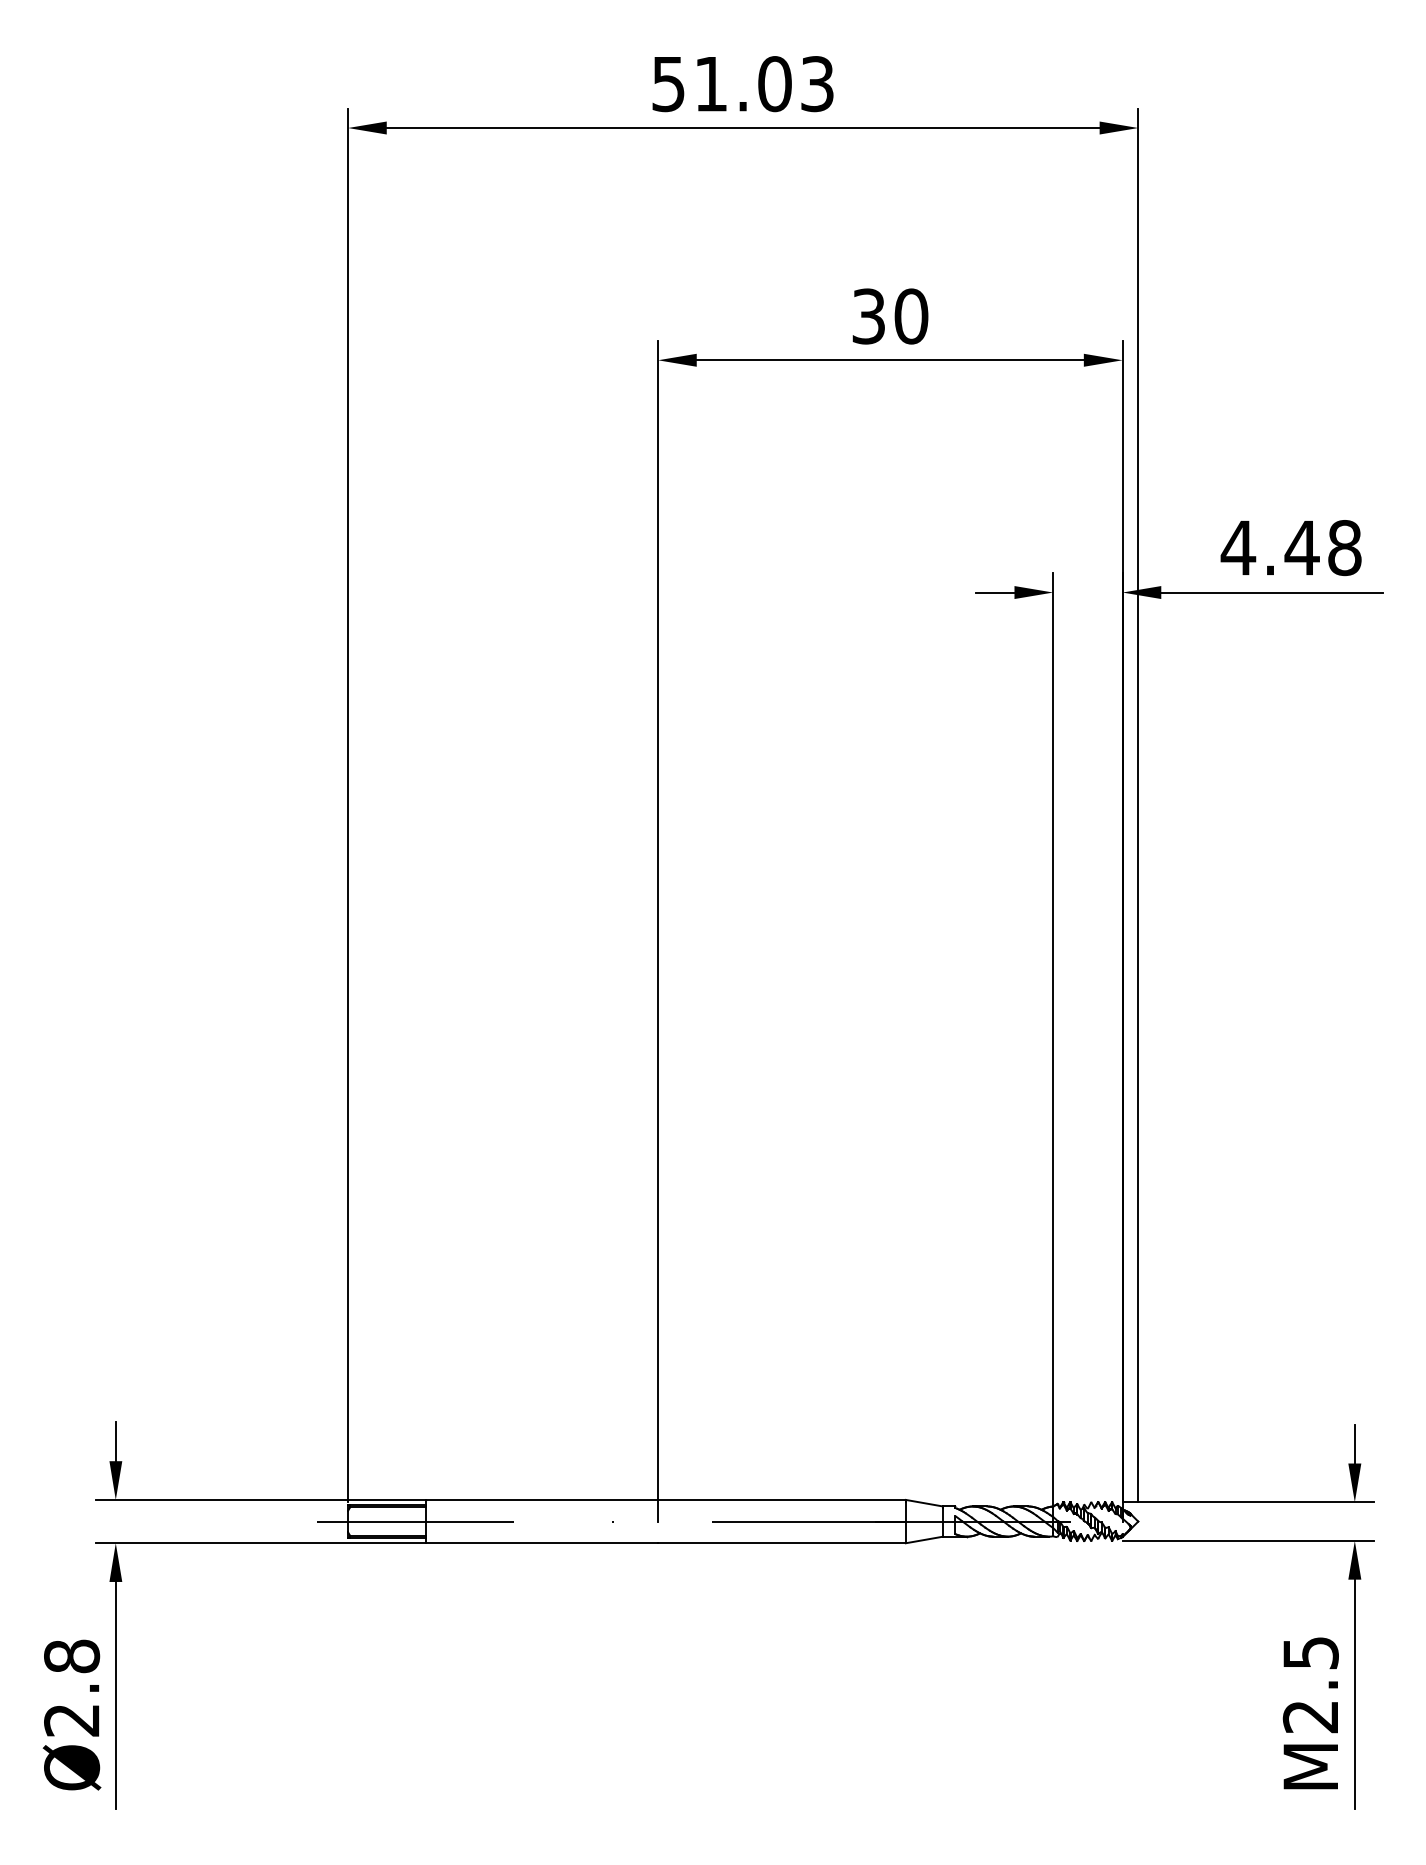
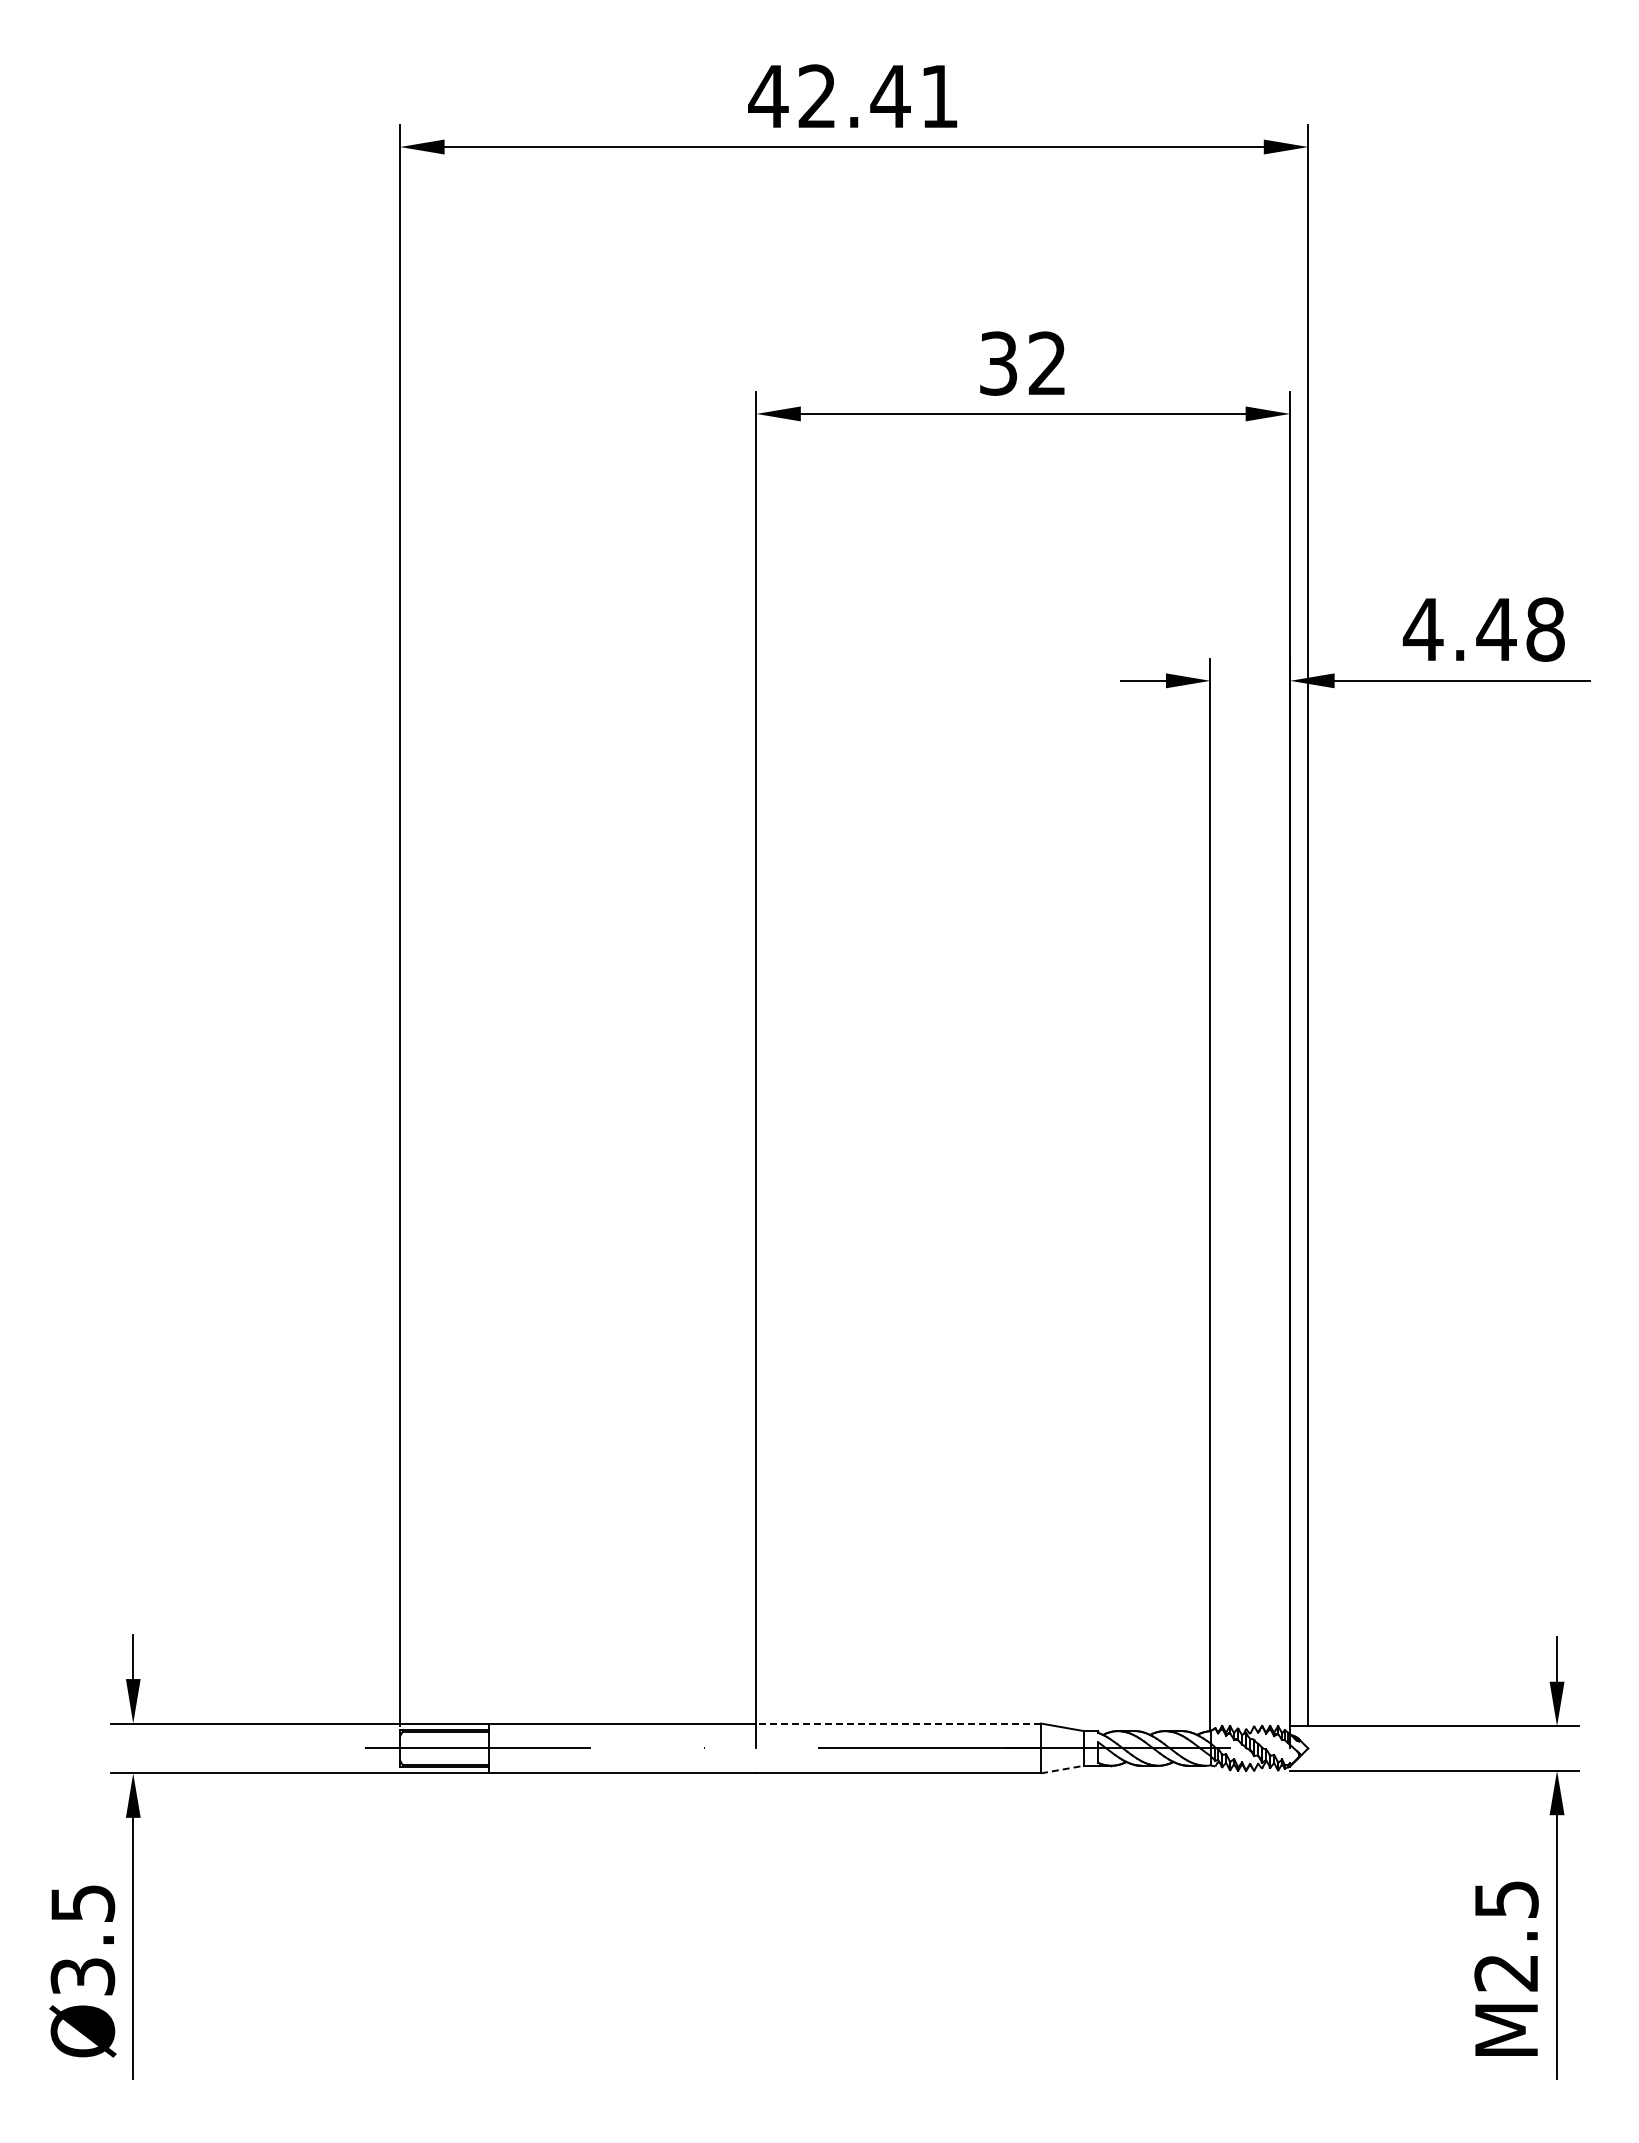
text: (741, 84) -> (852, 96), 51.03 -> 42.41
text: (911, 316) -> (1047, 363), 30 -> 32
line: (781, 1499) -> (898, 1723), solid -> dashed
line: (924, 1539) -> (1062, 1769), solid -> dashed
text: (71, 1687) -> (82, 1939), Ø2.8 -> Ø3.5

